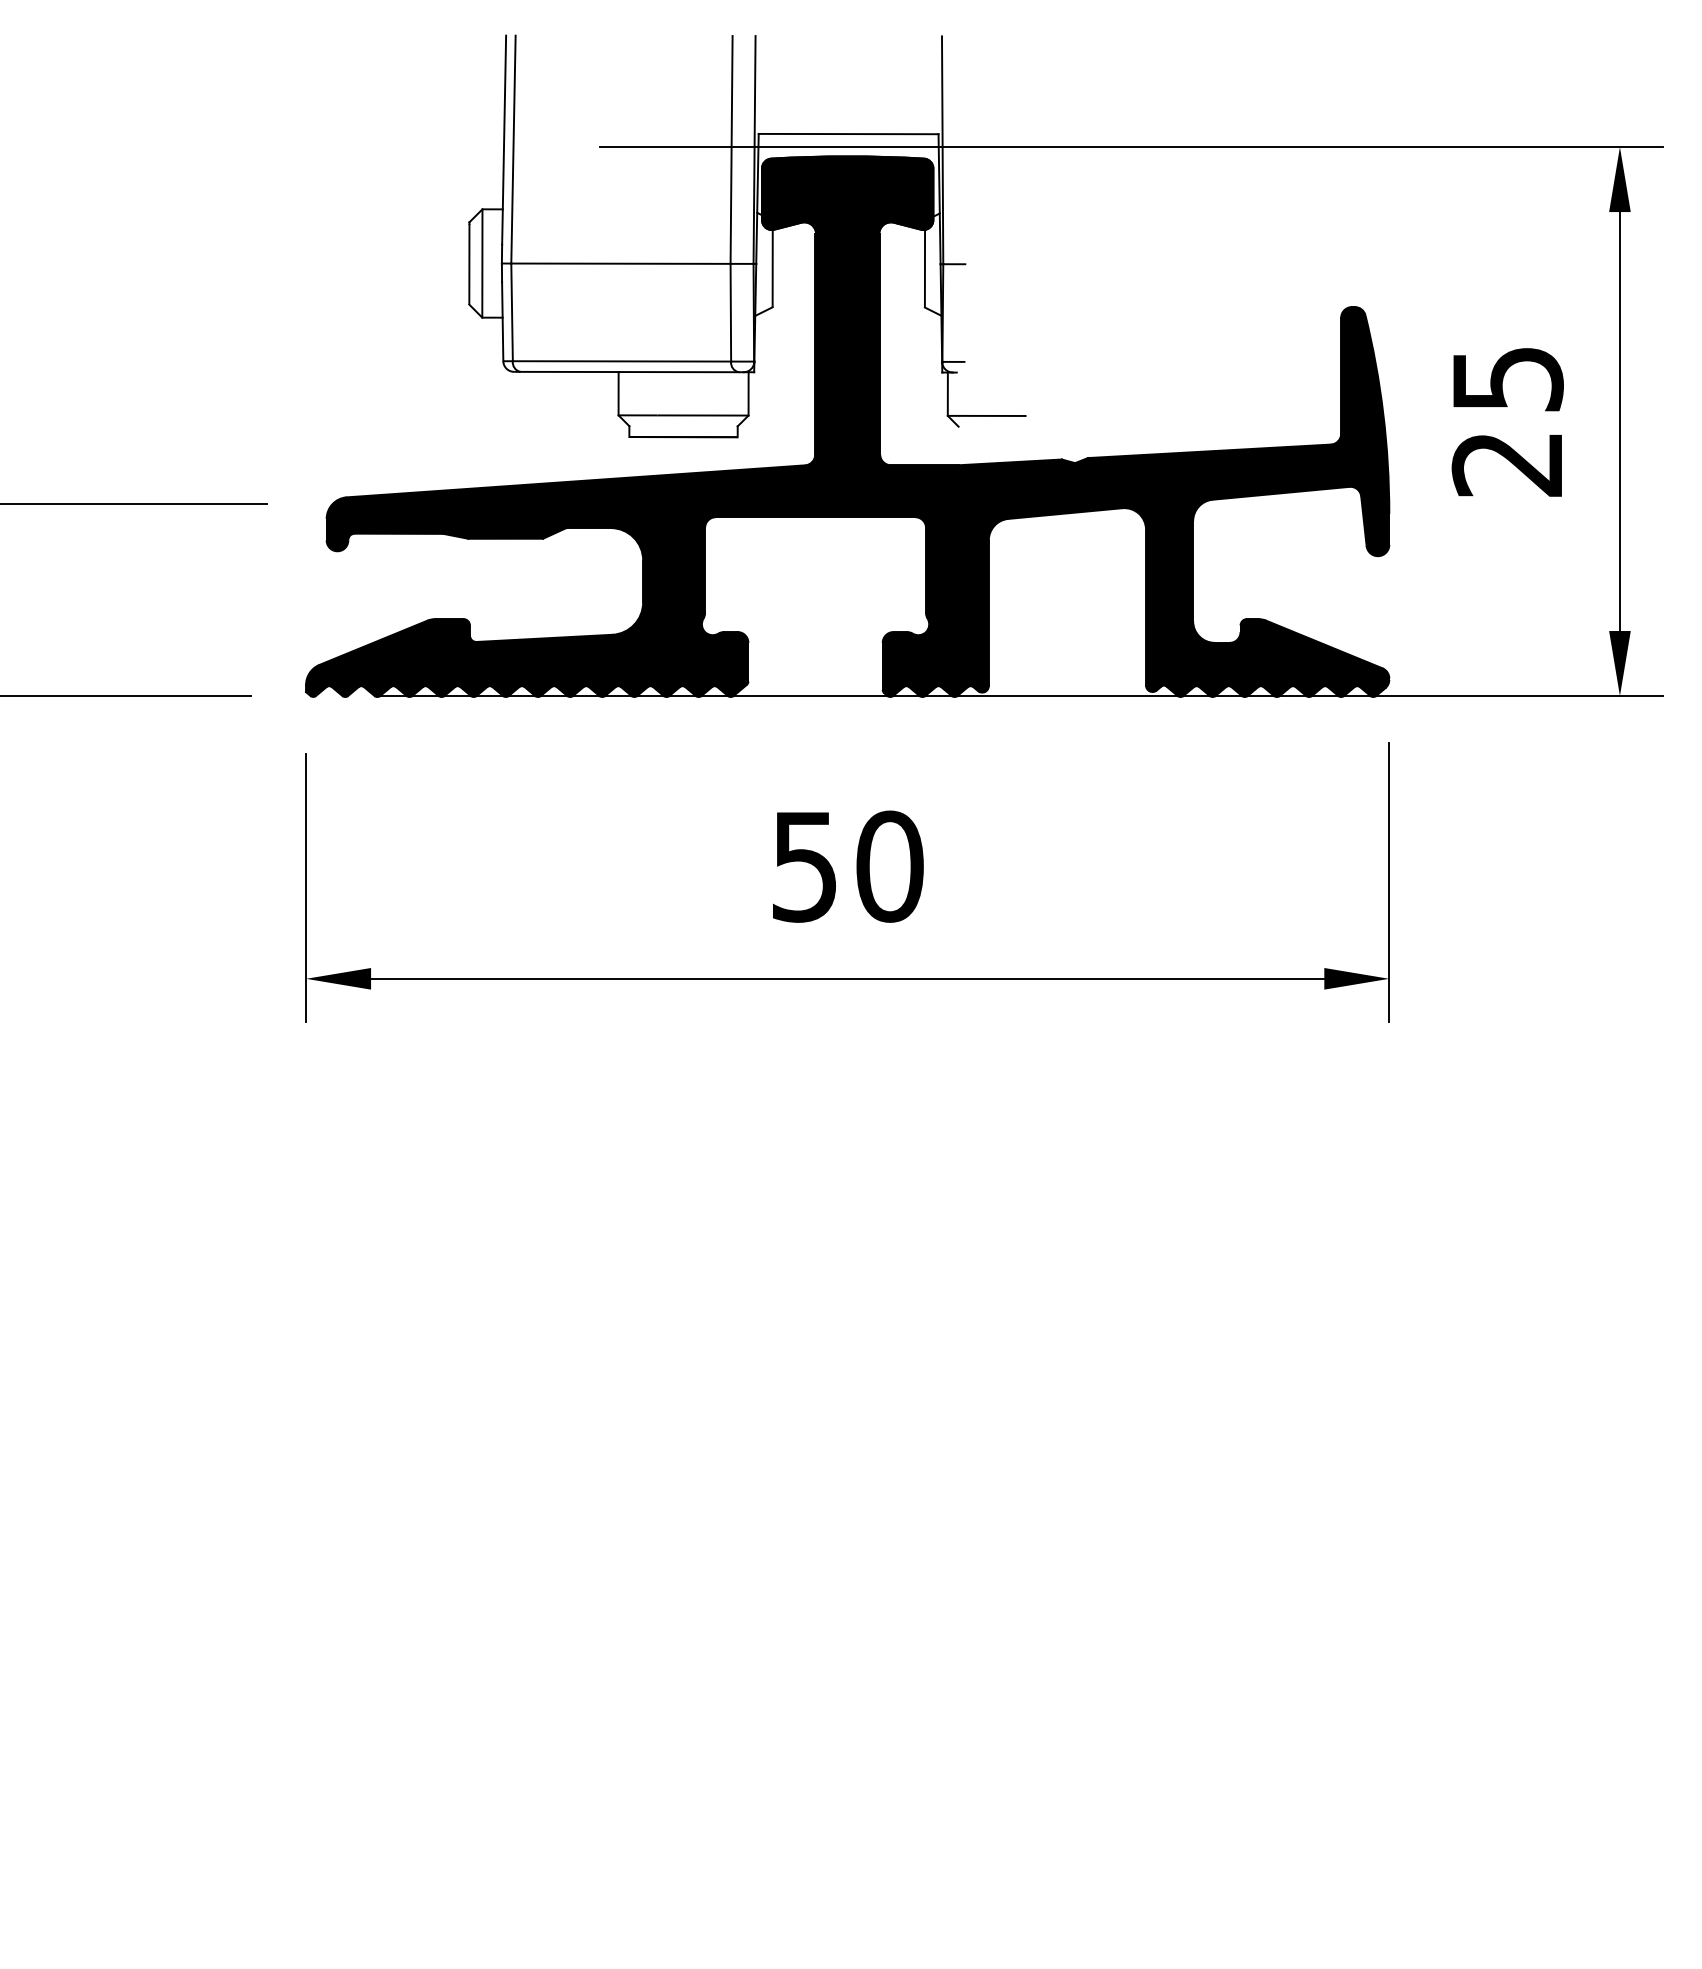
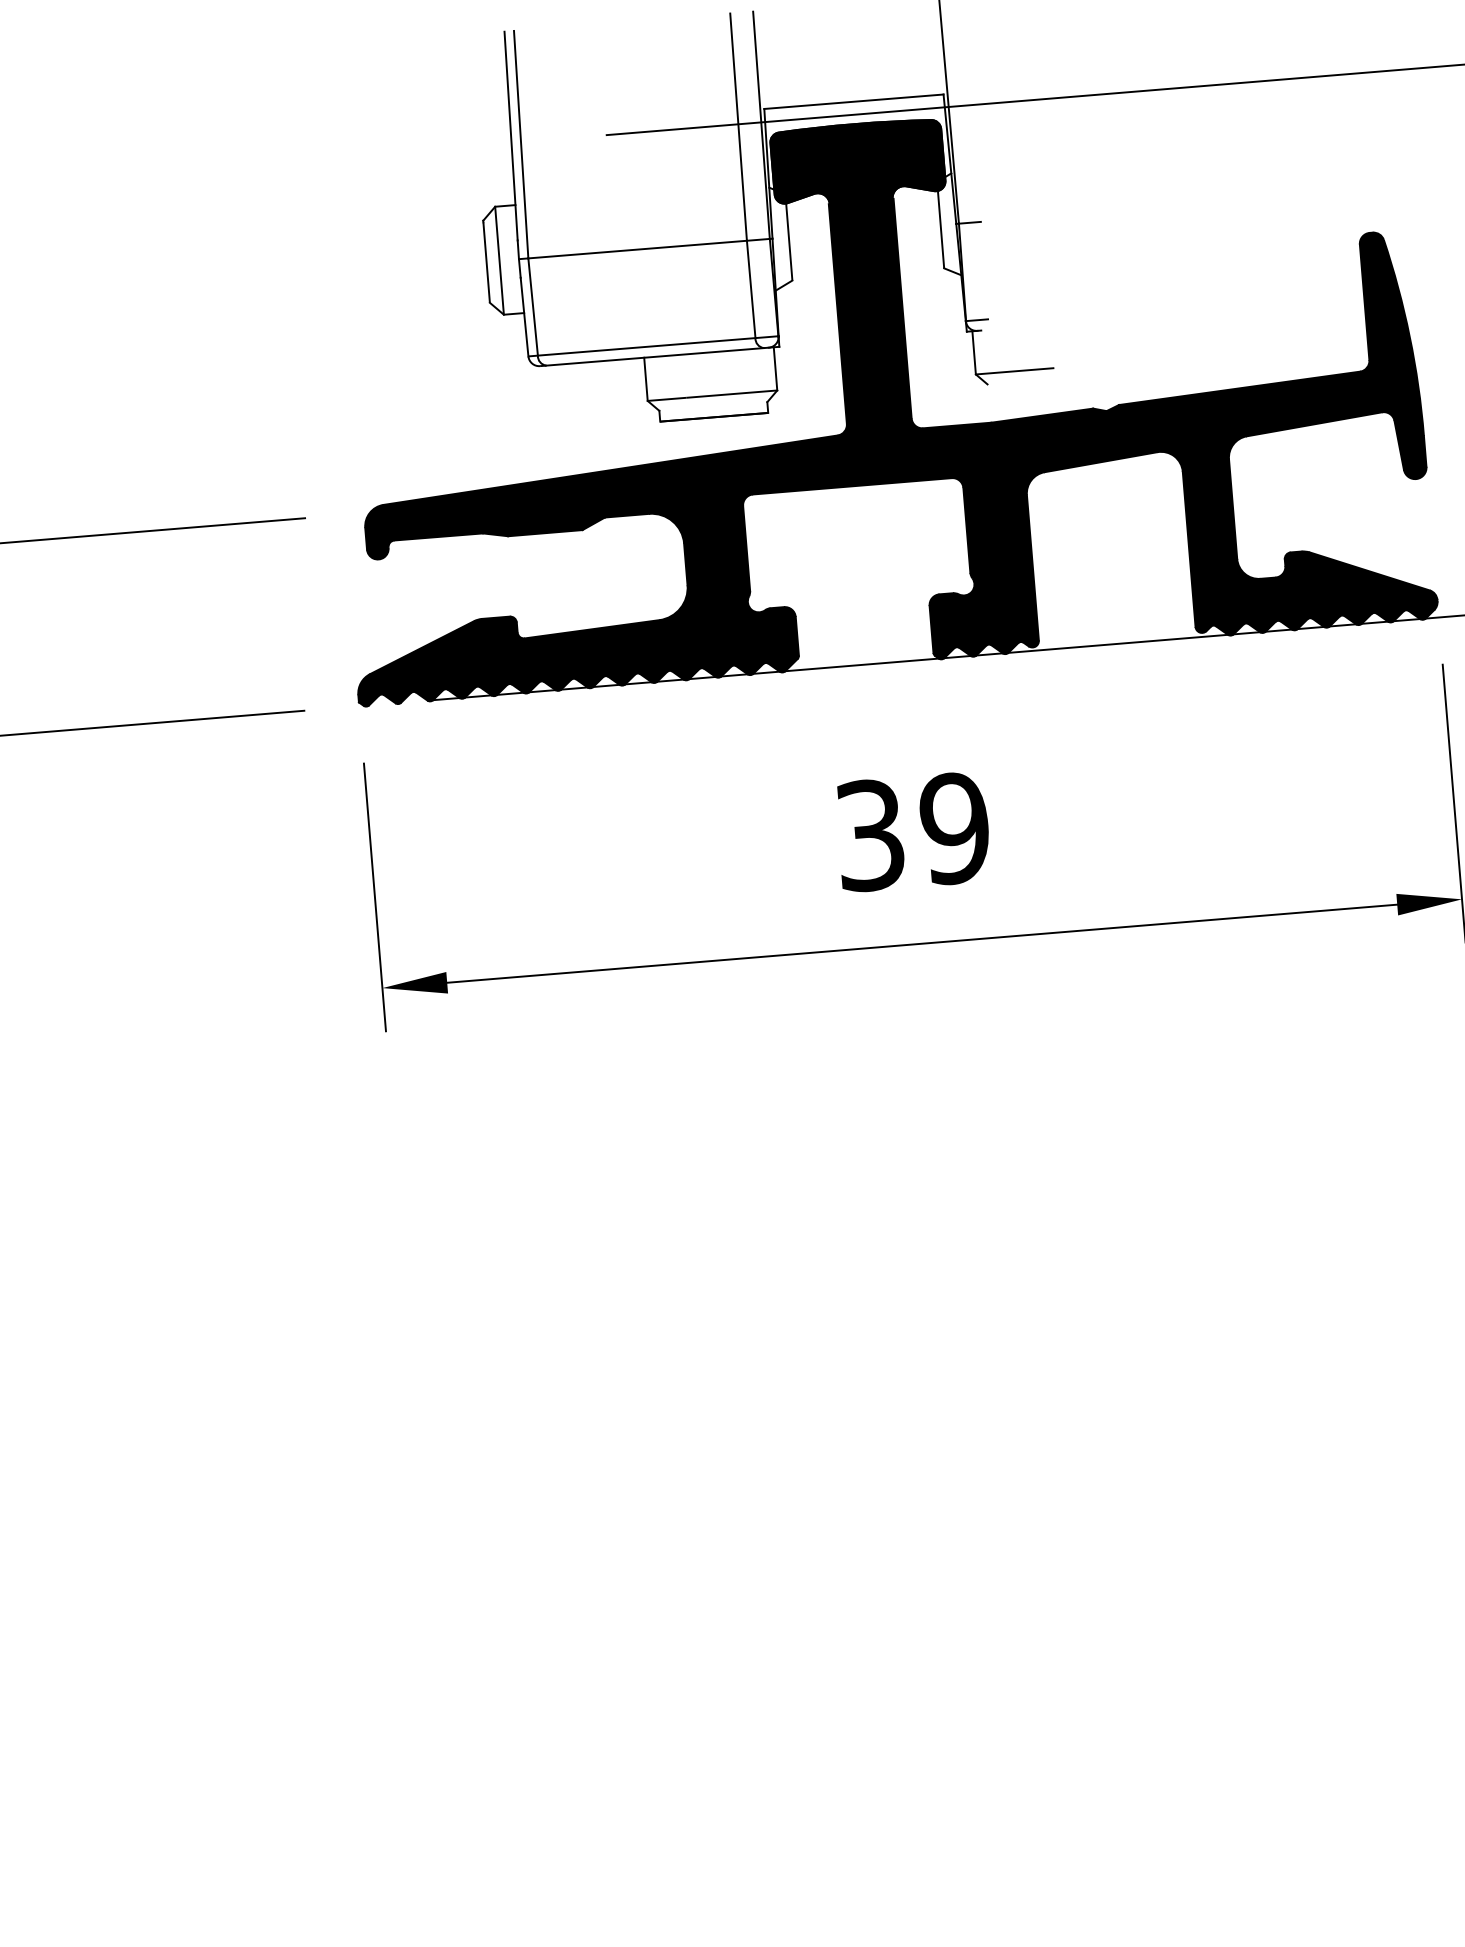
text: (847, 866) -> (912, 831), 50 -> 39

